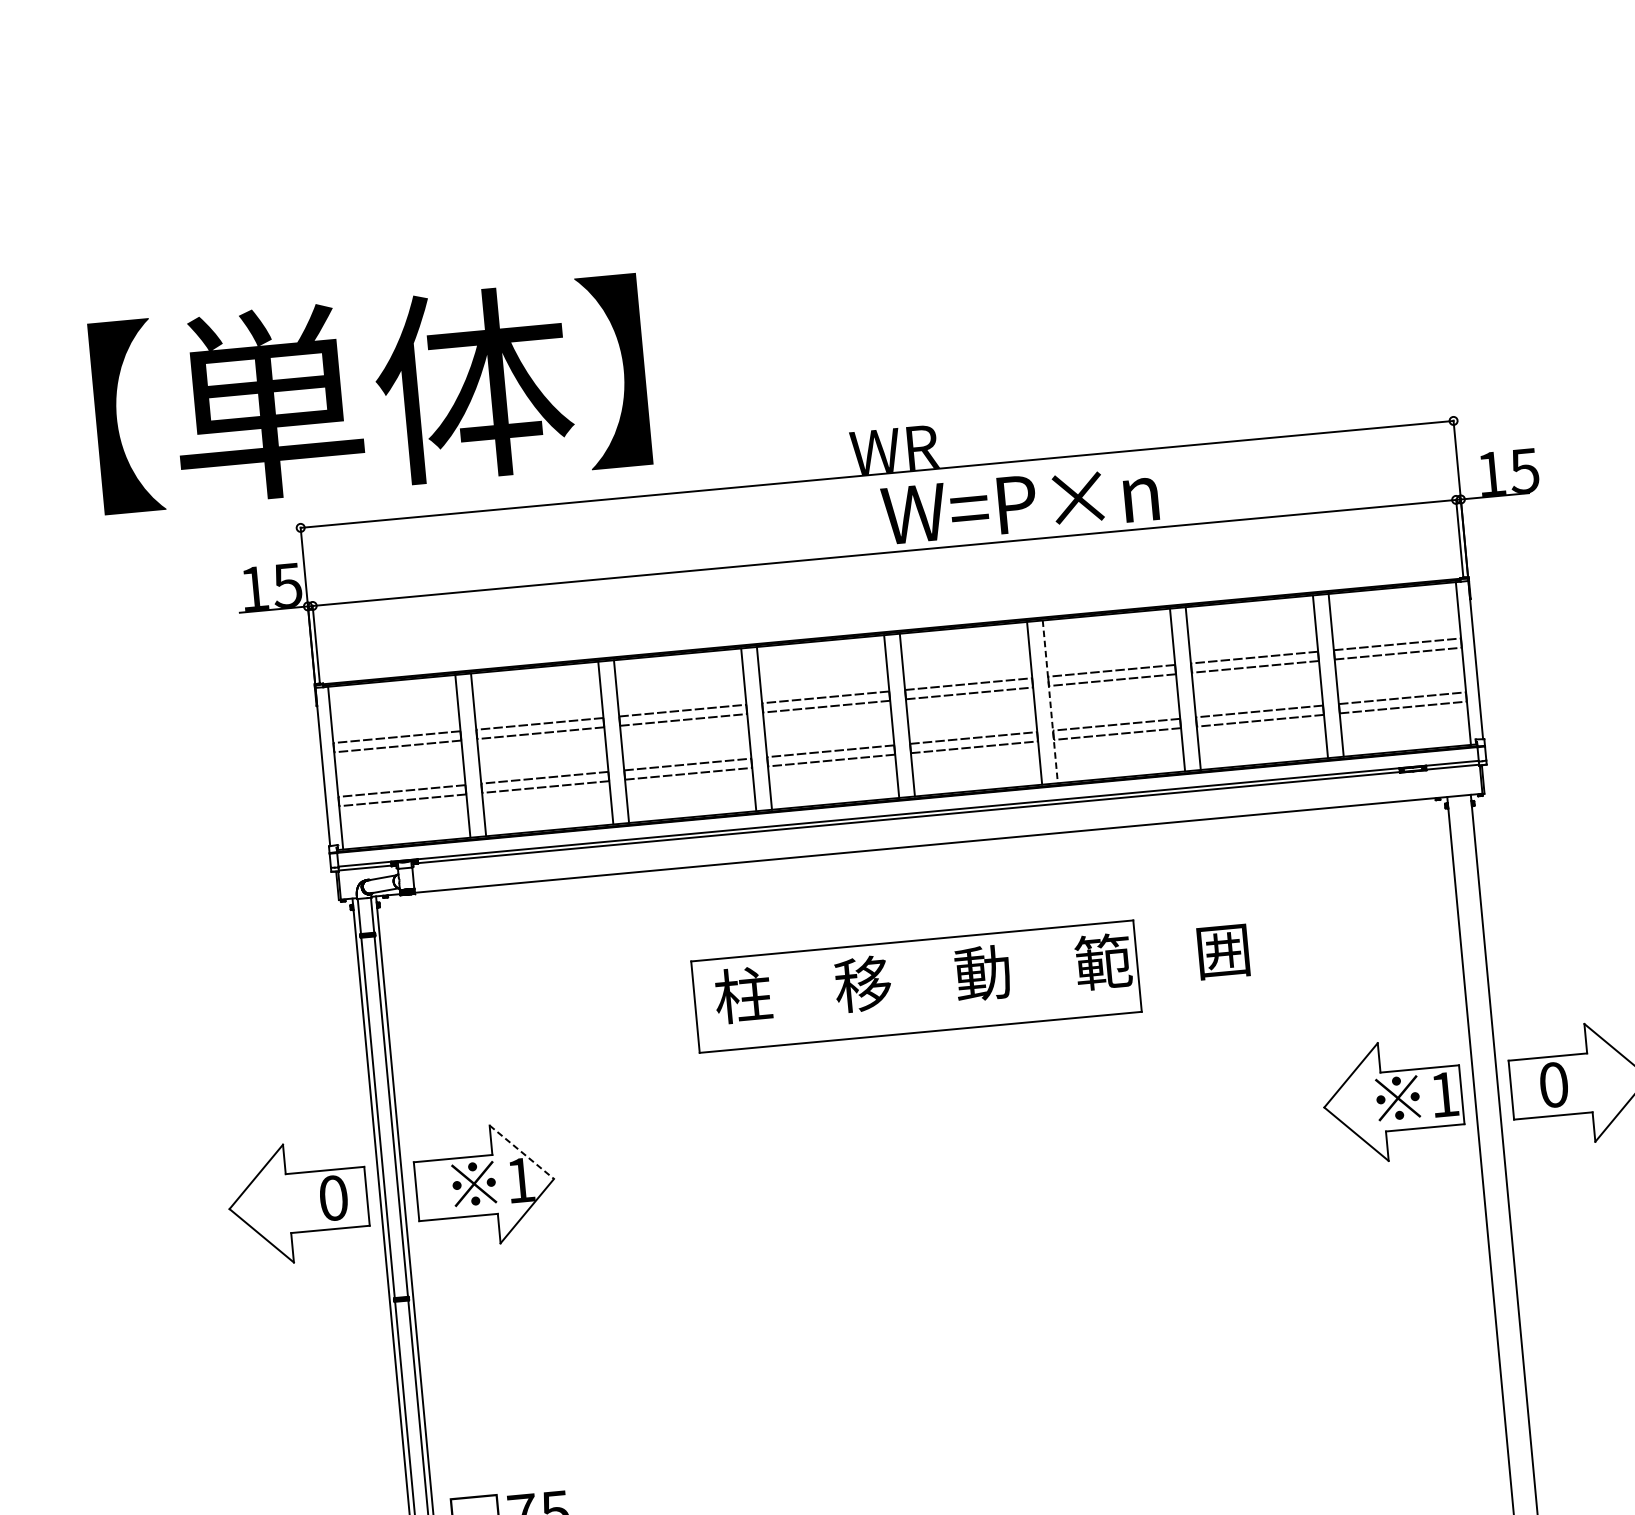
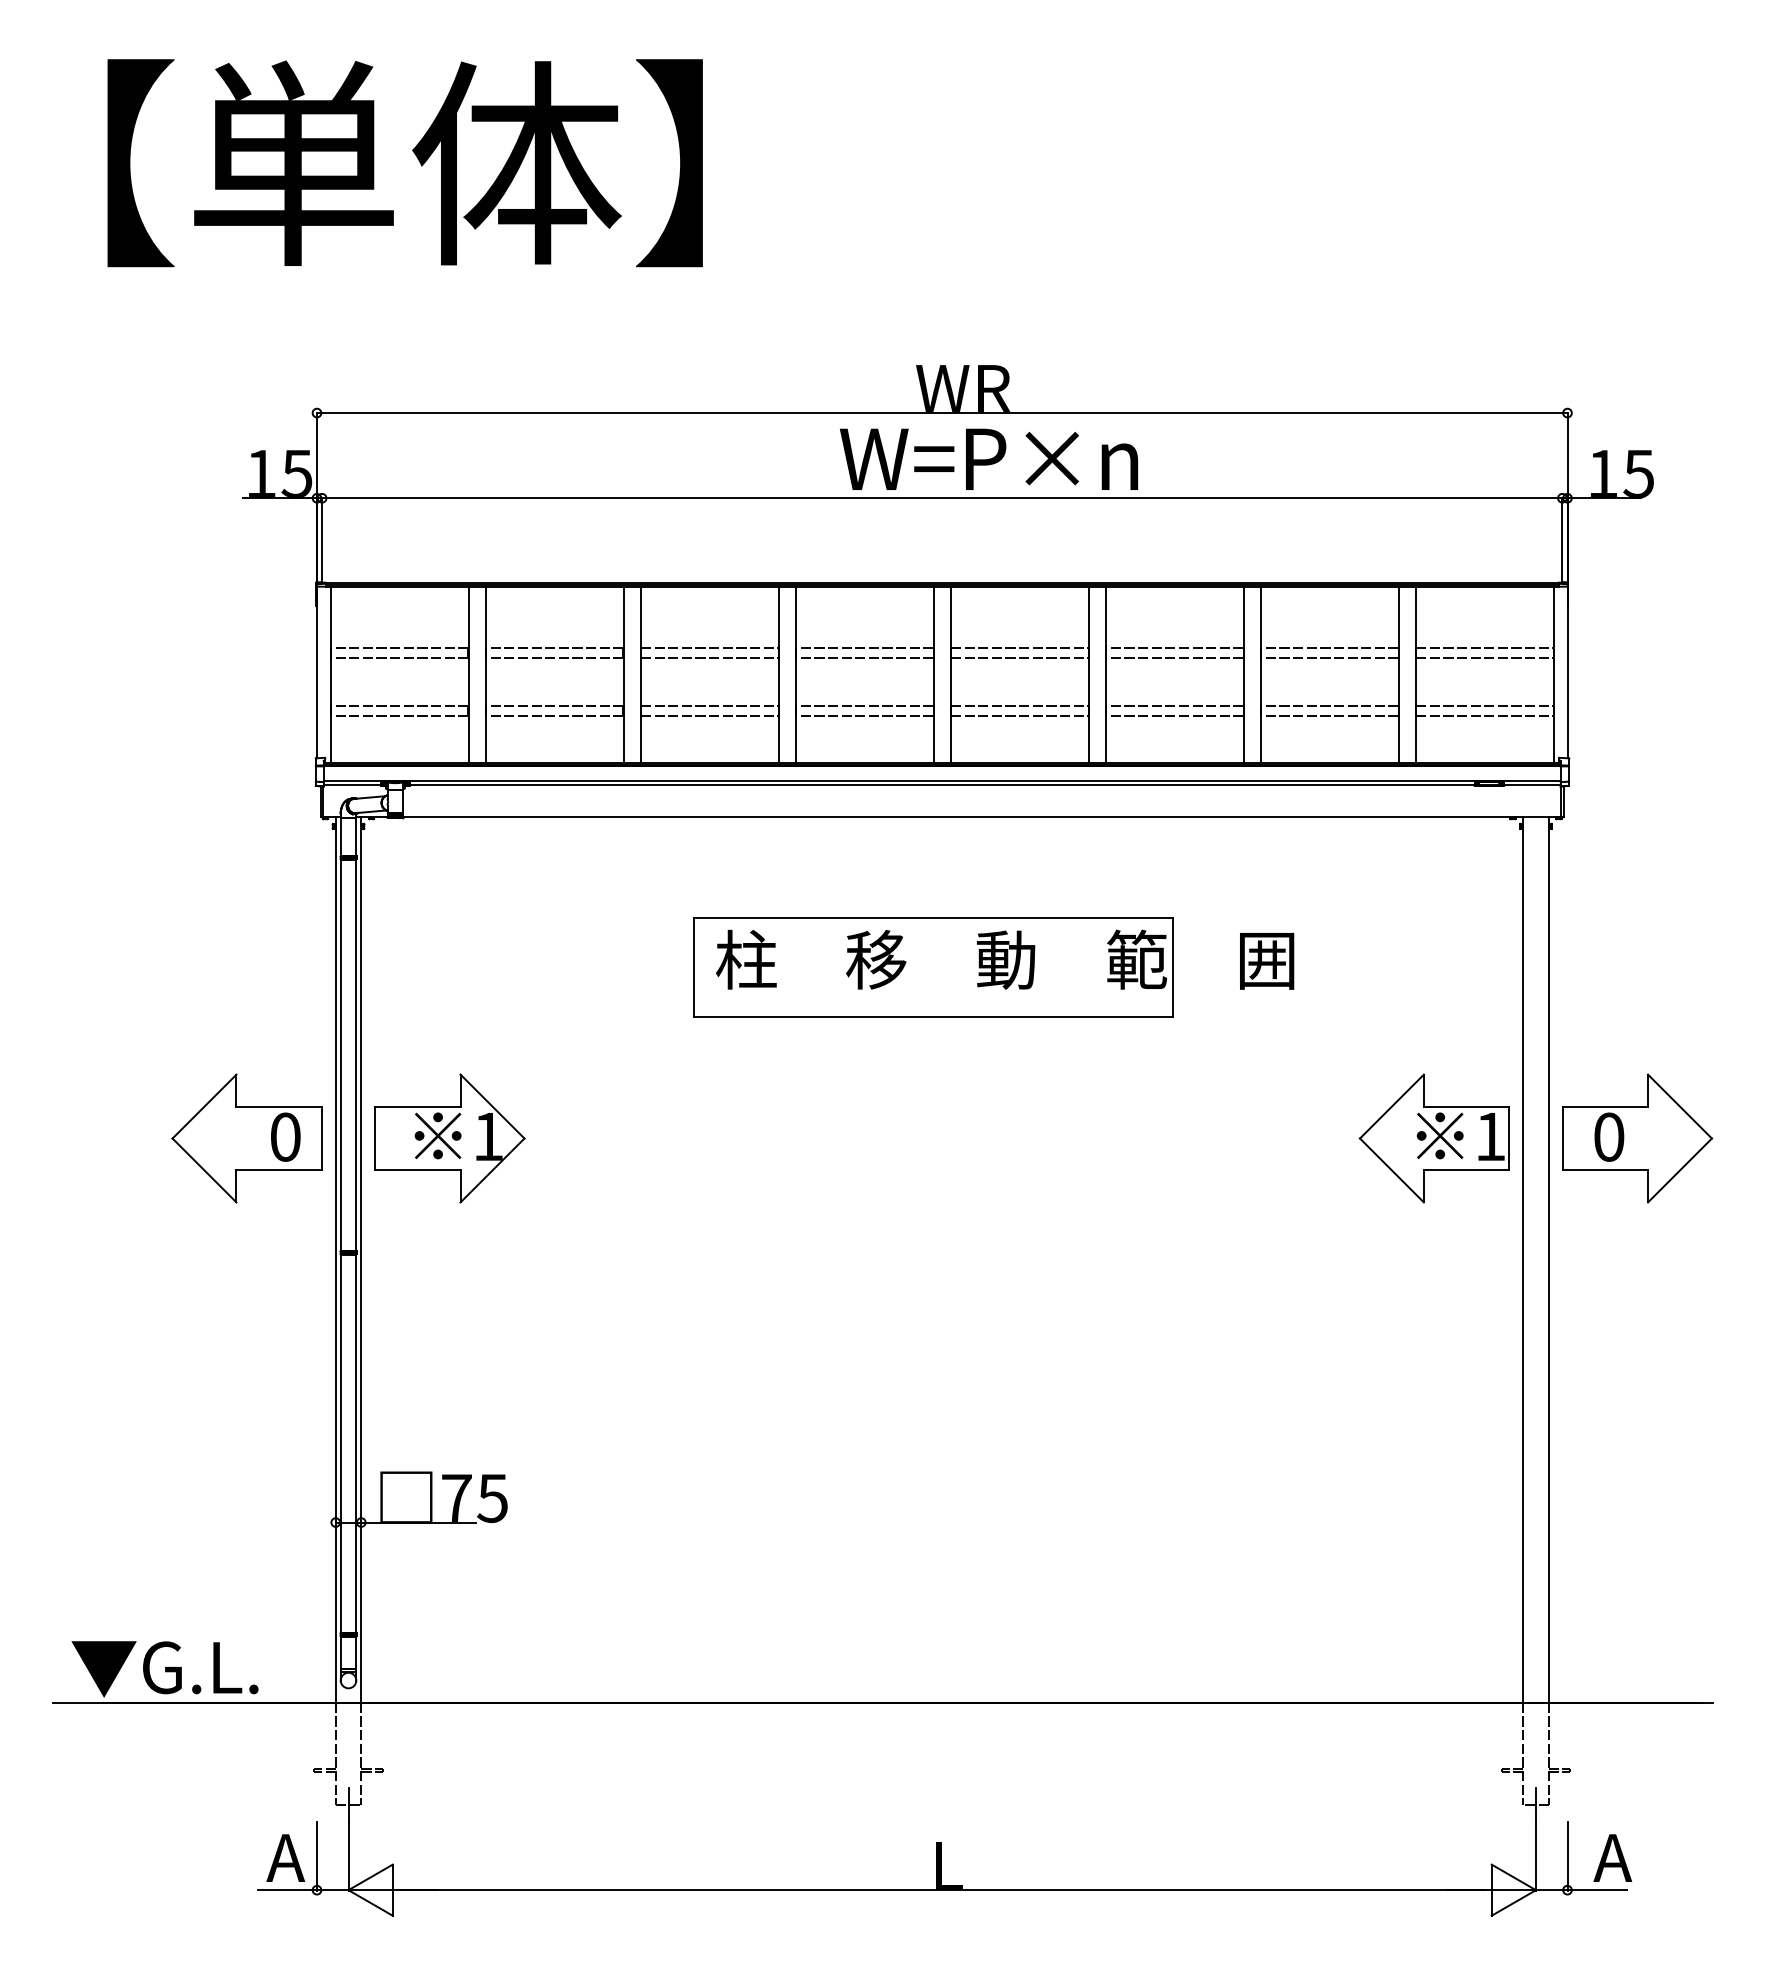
text: (369, 394) -> (404, 163), moved
text: (1020, 503) -> (989, 458), moved
line: (1050, 702) -> (1105, 675), dashed -> solid
line: (521, 1152) -> (492, 1106), dashed -> solid

